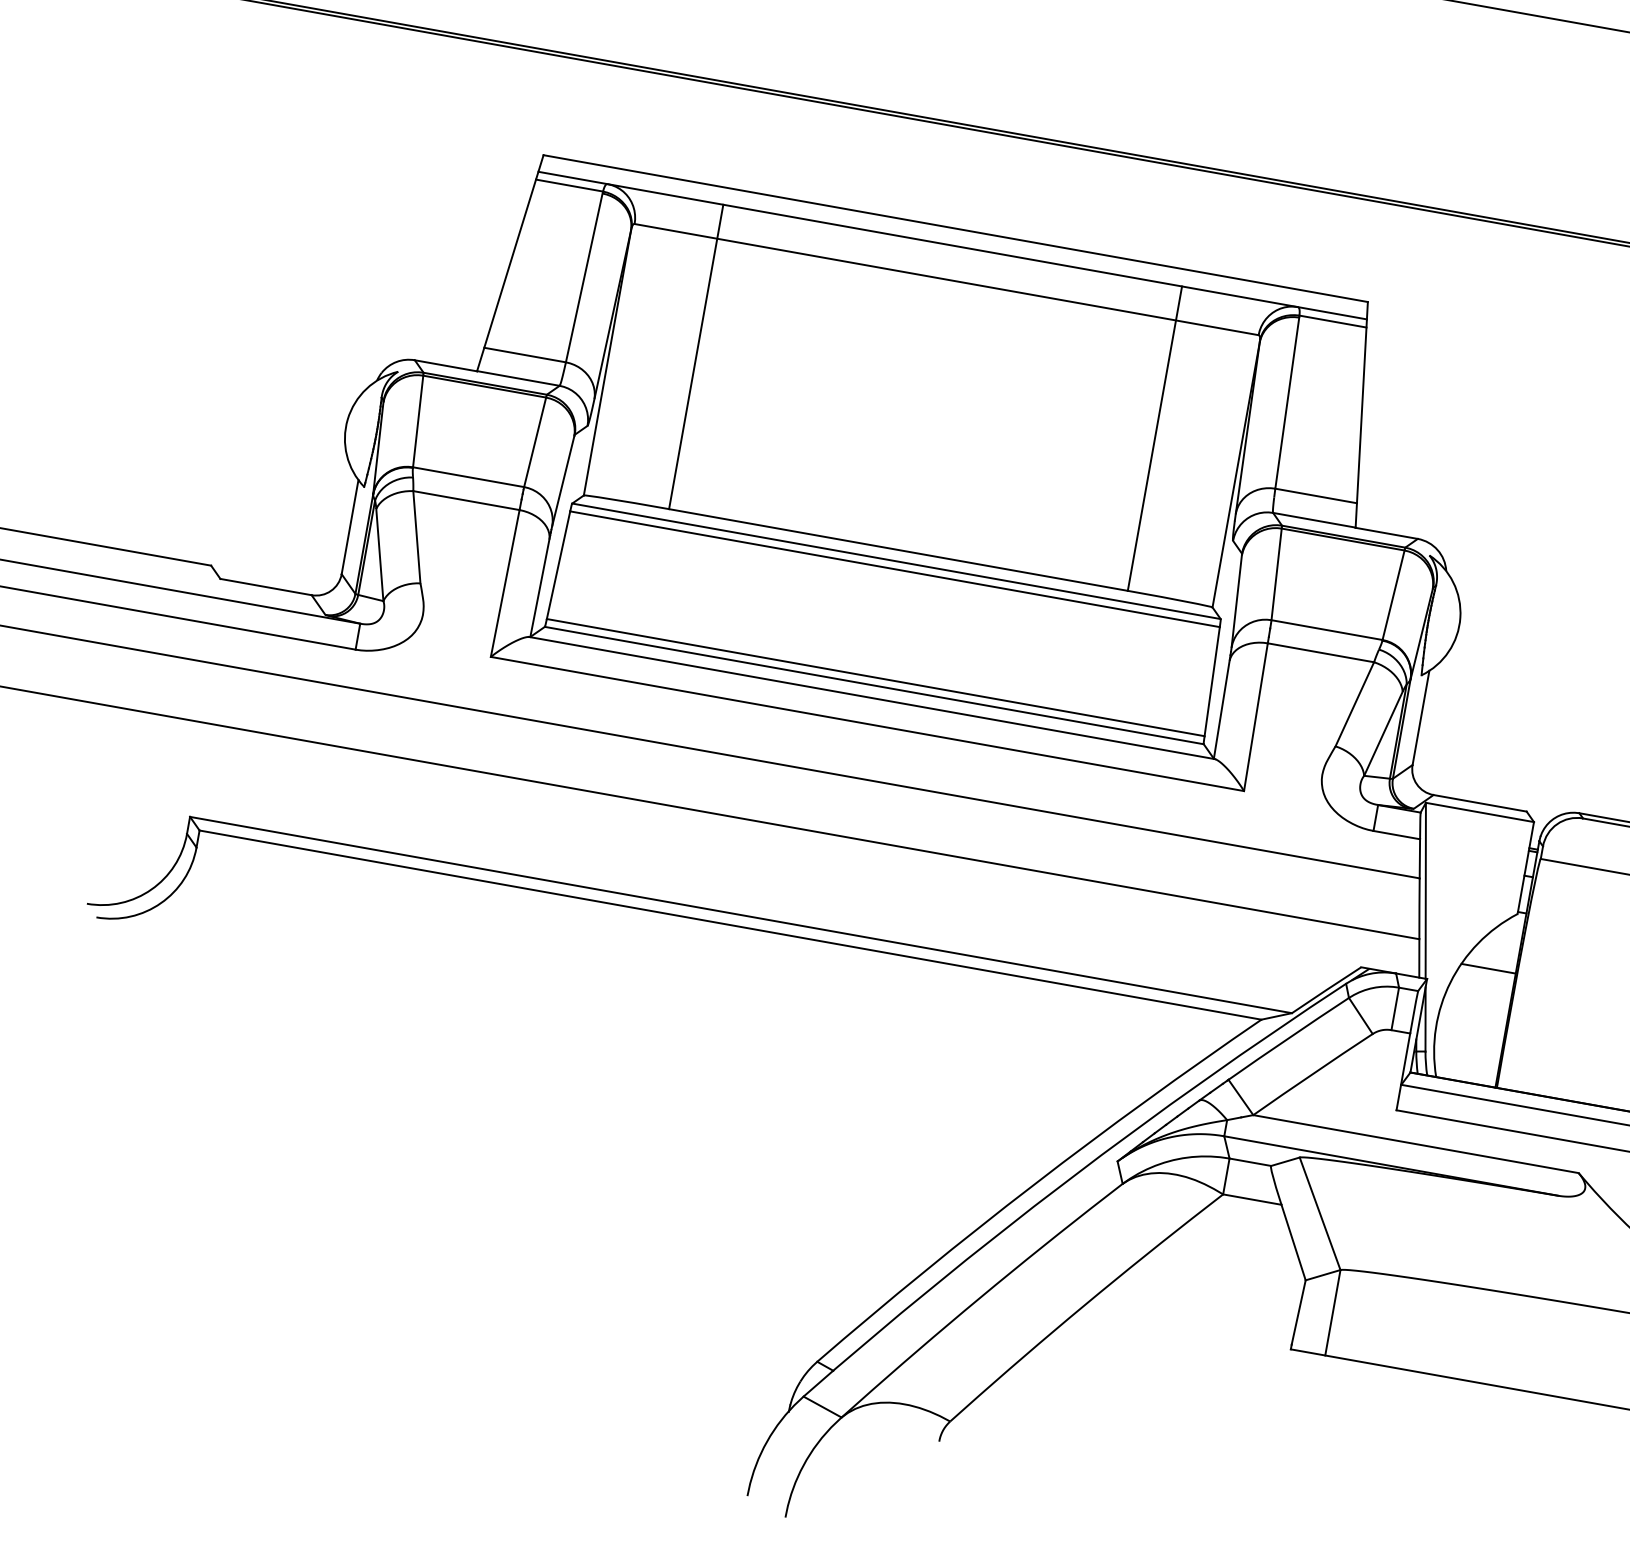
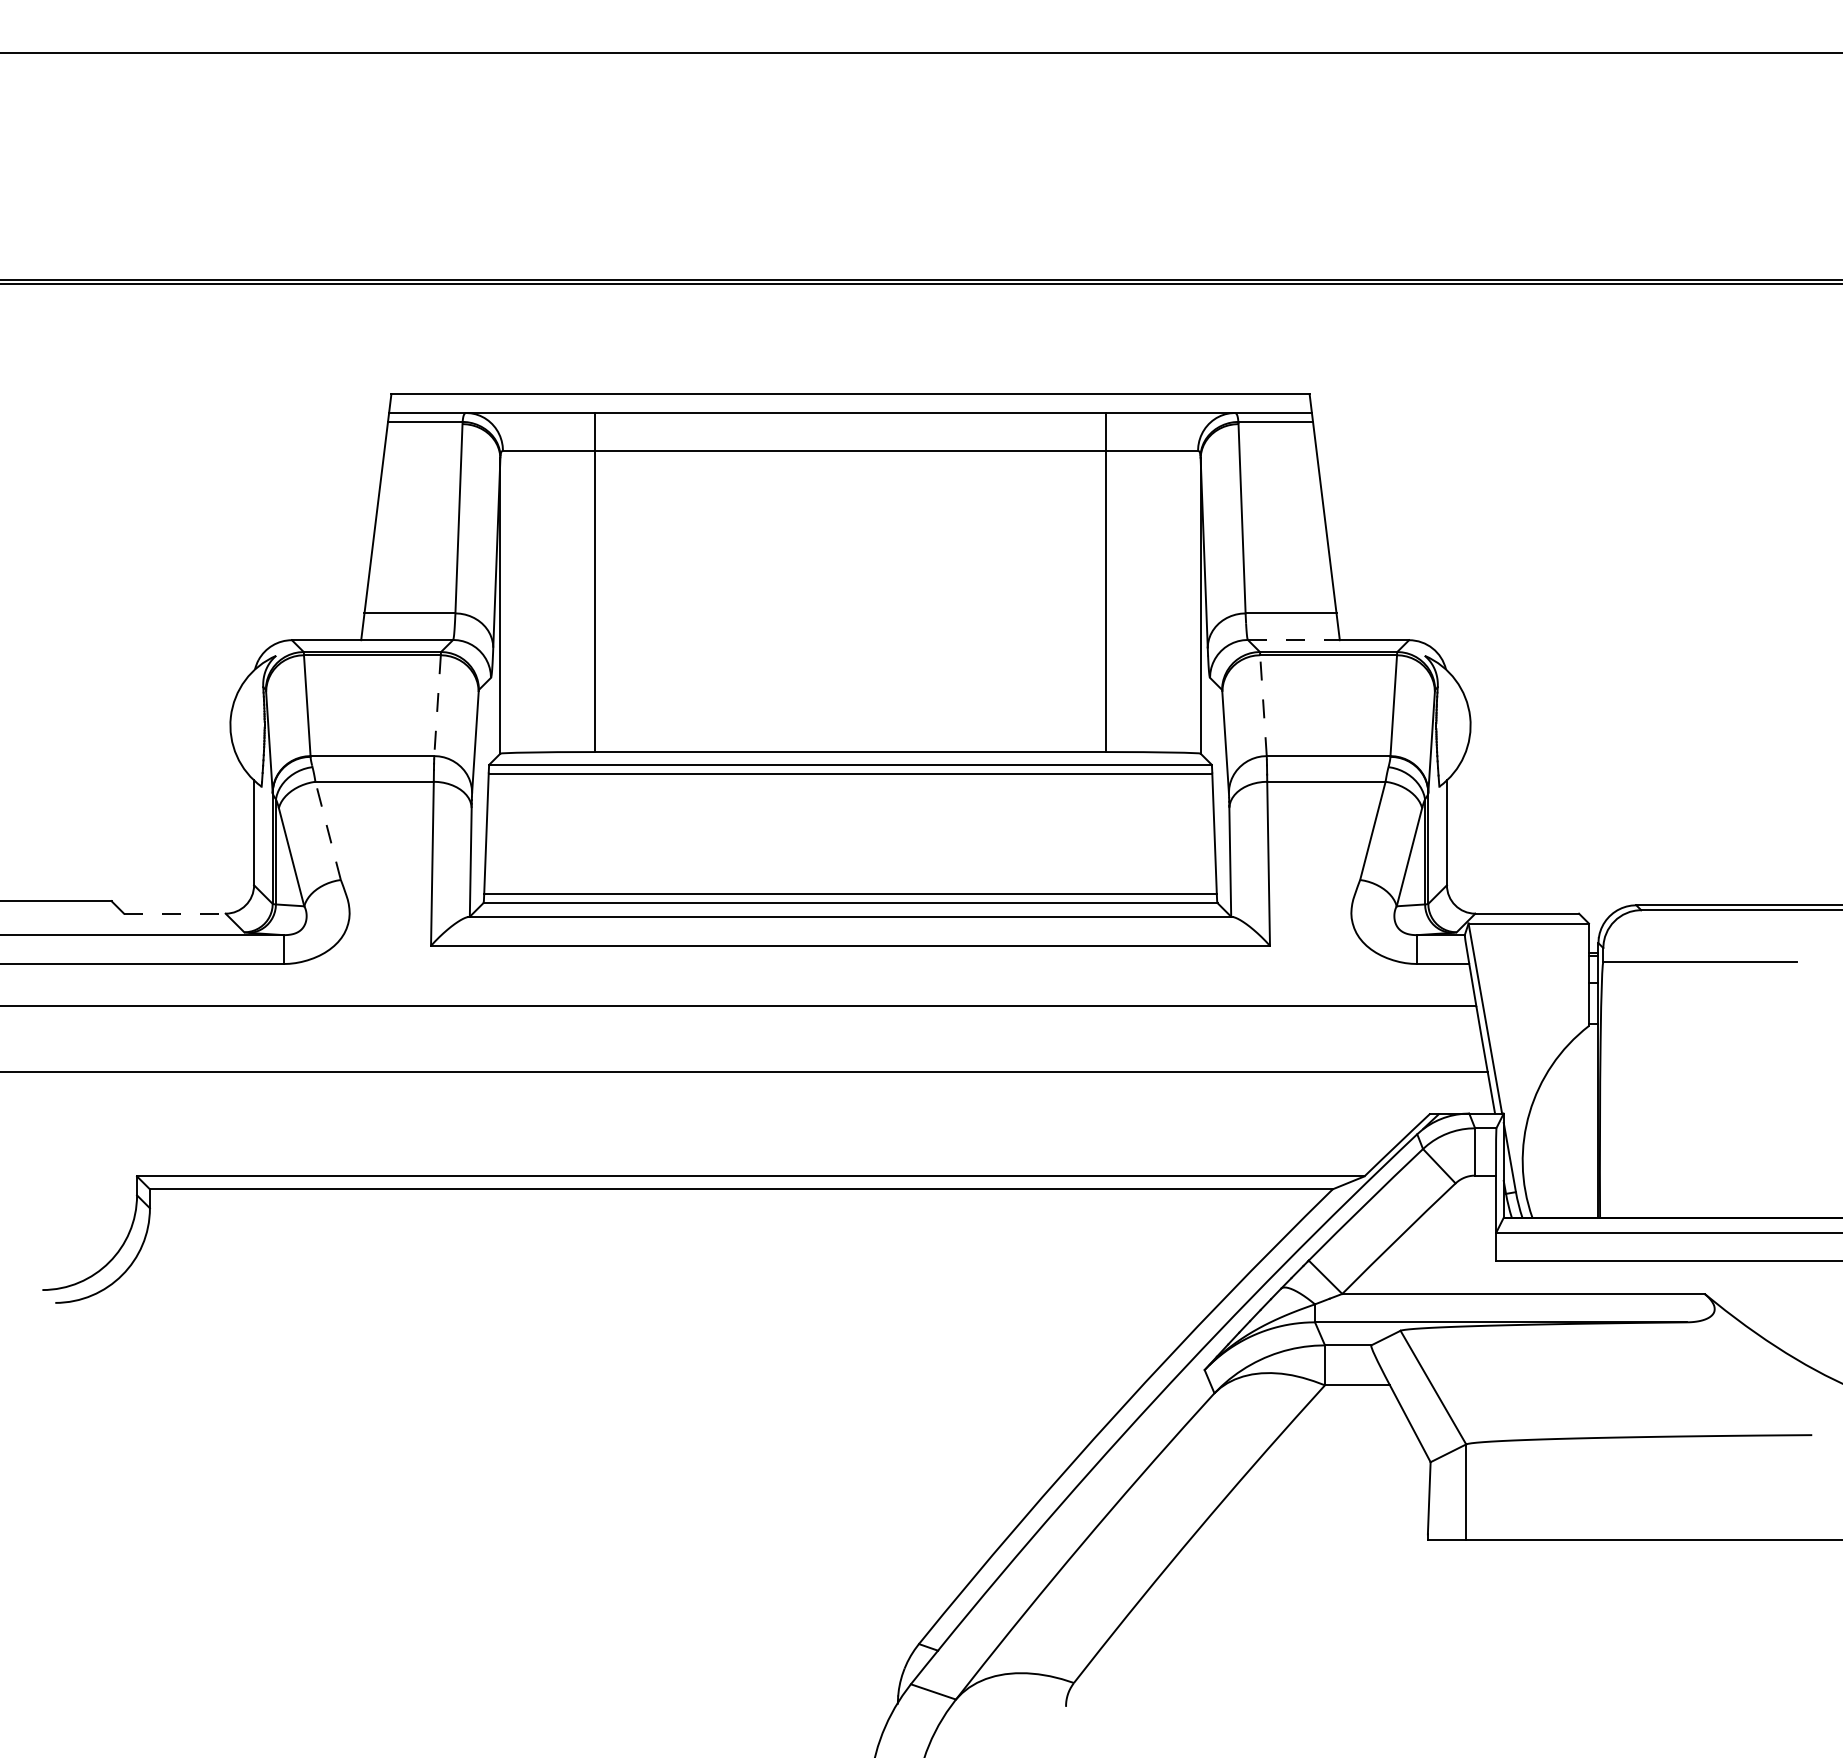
line: (535, 442) -> (437, 705), solid -> dashed
line: (1314, 519) -> (1293, 639), solid -> dashed
line: (417, 536) -> (328, 830), solid -> dashed
line: (1276, 574) -> (1263, 705), solid -> dashed
line: (265, 586) -> (174, 913), solid -> dashed
line: (1488, 968) -> (1568, 1090), removed

